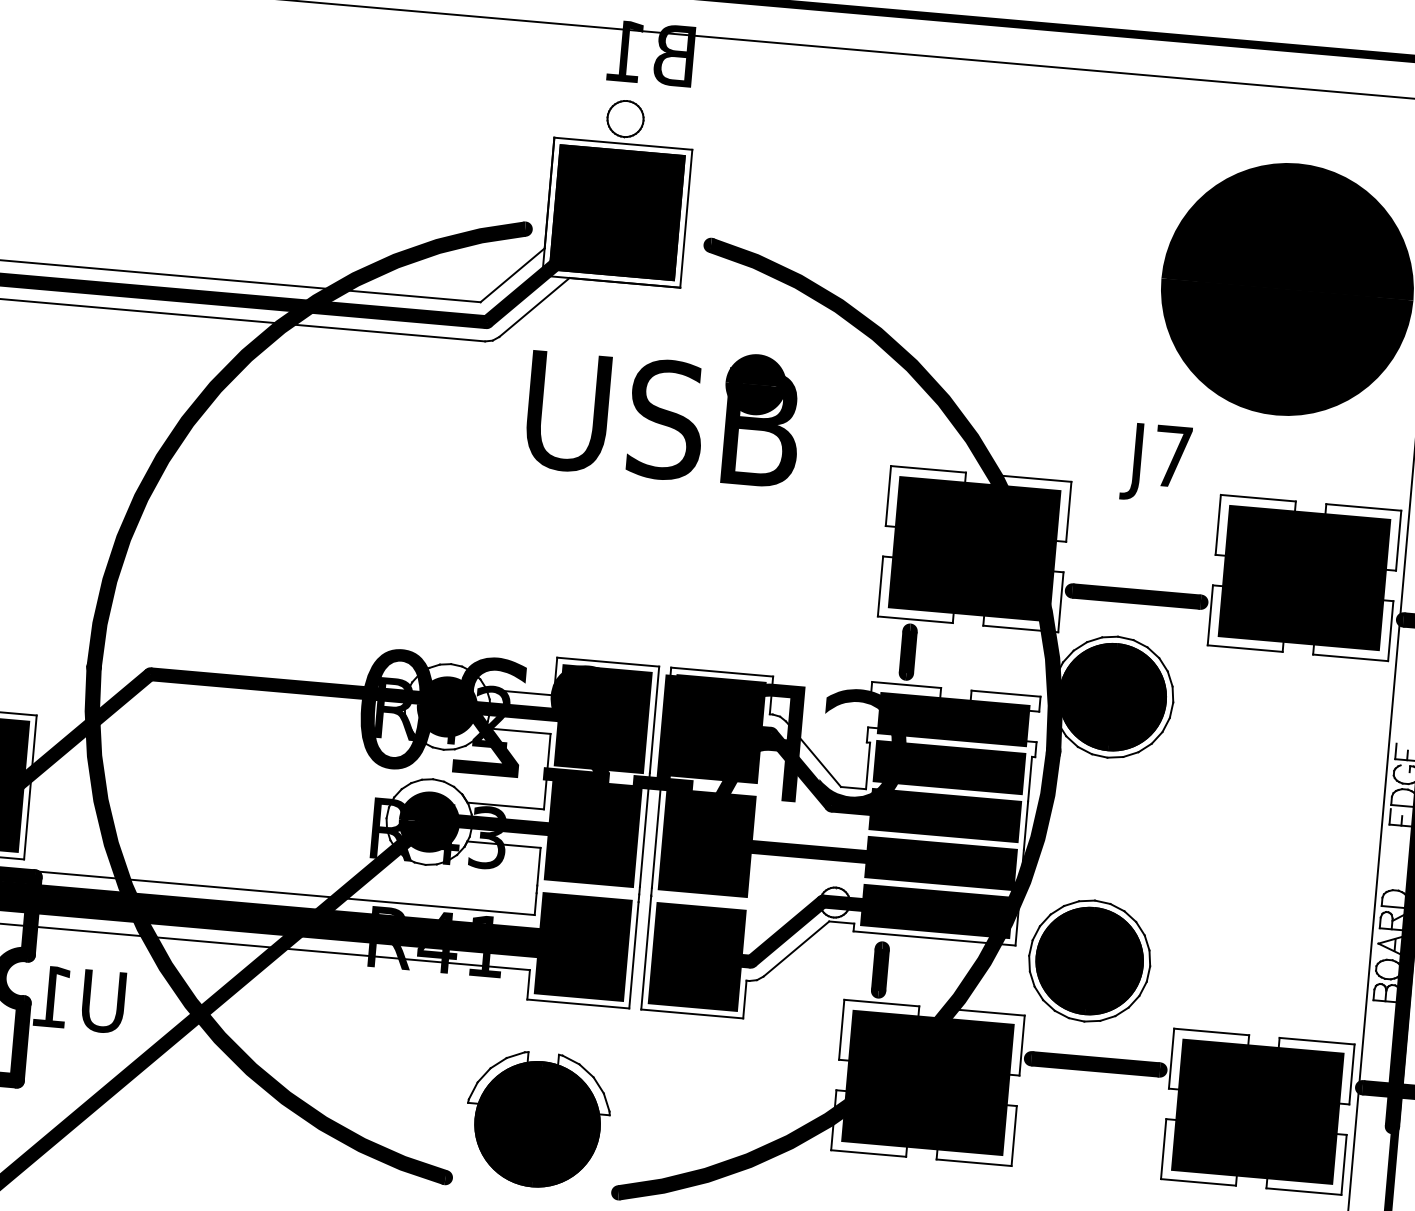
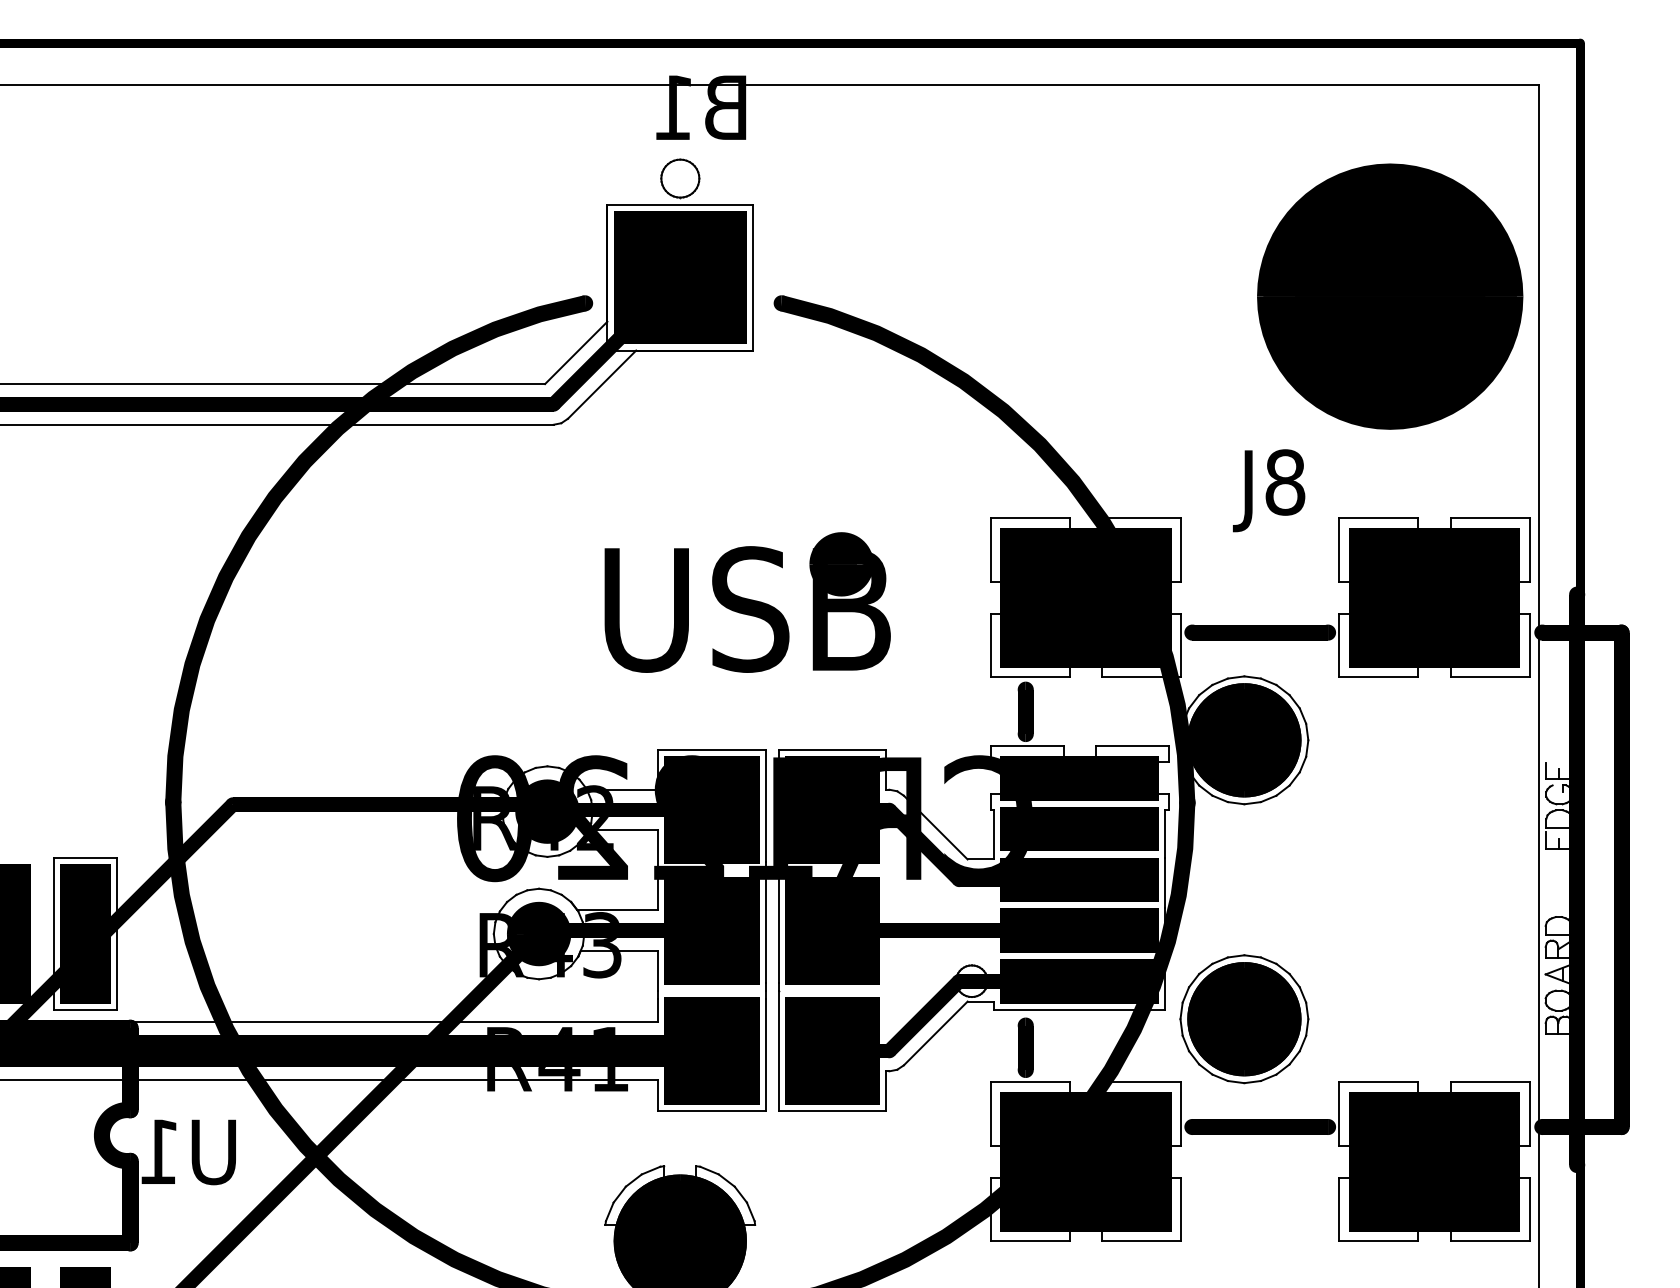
text: (663, 413) -> (747, 602), moved
text: (1172, 456) -> (1285, 482), J7 -> J8

